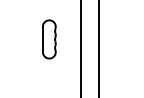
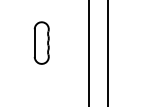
part: (49, 39) -> (41, 43), moved

